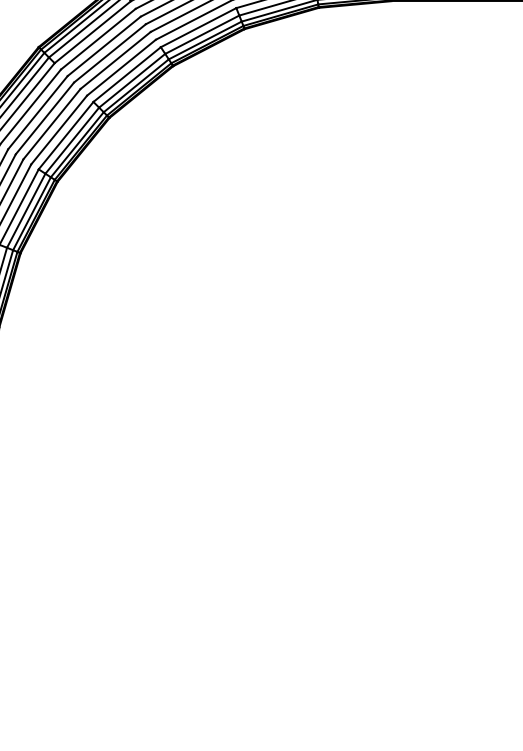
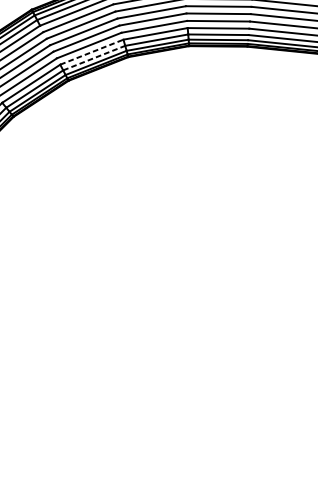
line: (198, 27) -> (91, 52), solid -> dashed
line: (202, 34) -> (94, 57), solid -> dashed

